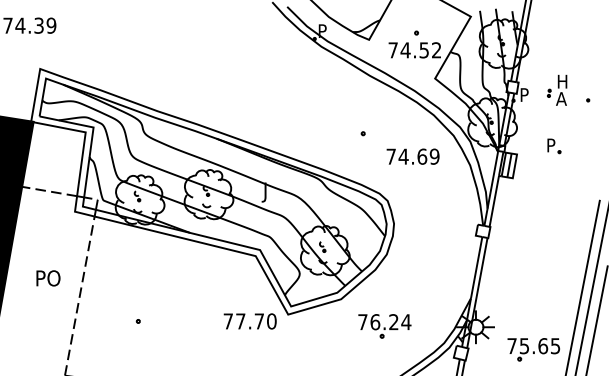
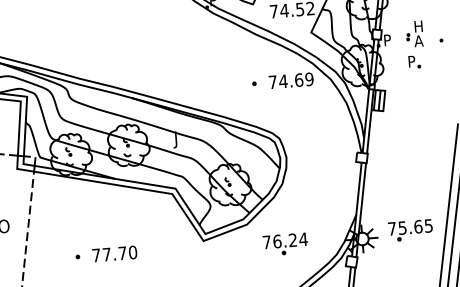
part: (554, 146) -> (414, 62), moved
text: (412, 156) -> (290, 80), moved
text: (249, 321) -> (114, 254), moved
part: (533, 349) -> (410, 230), moved

